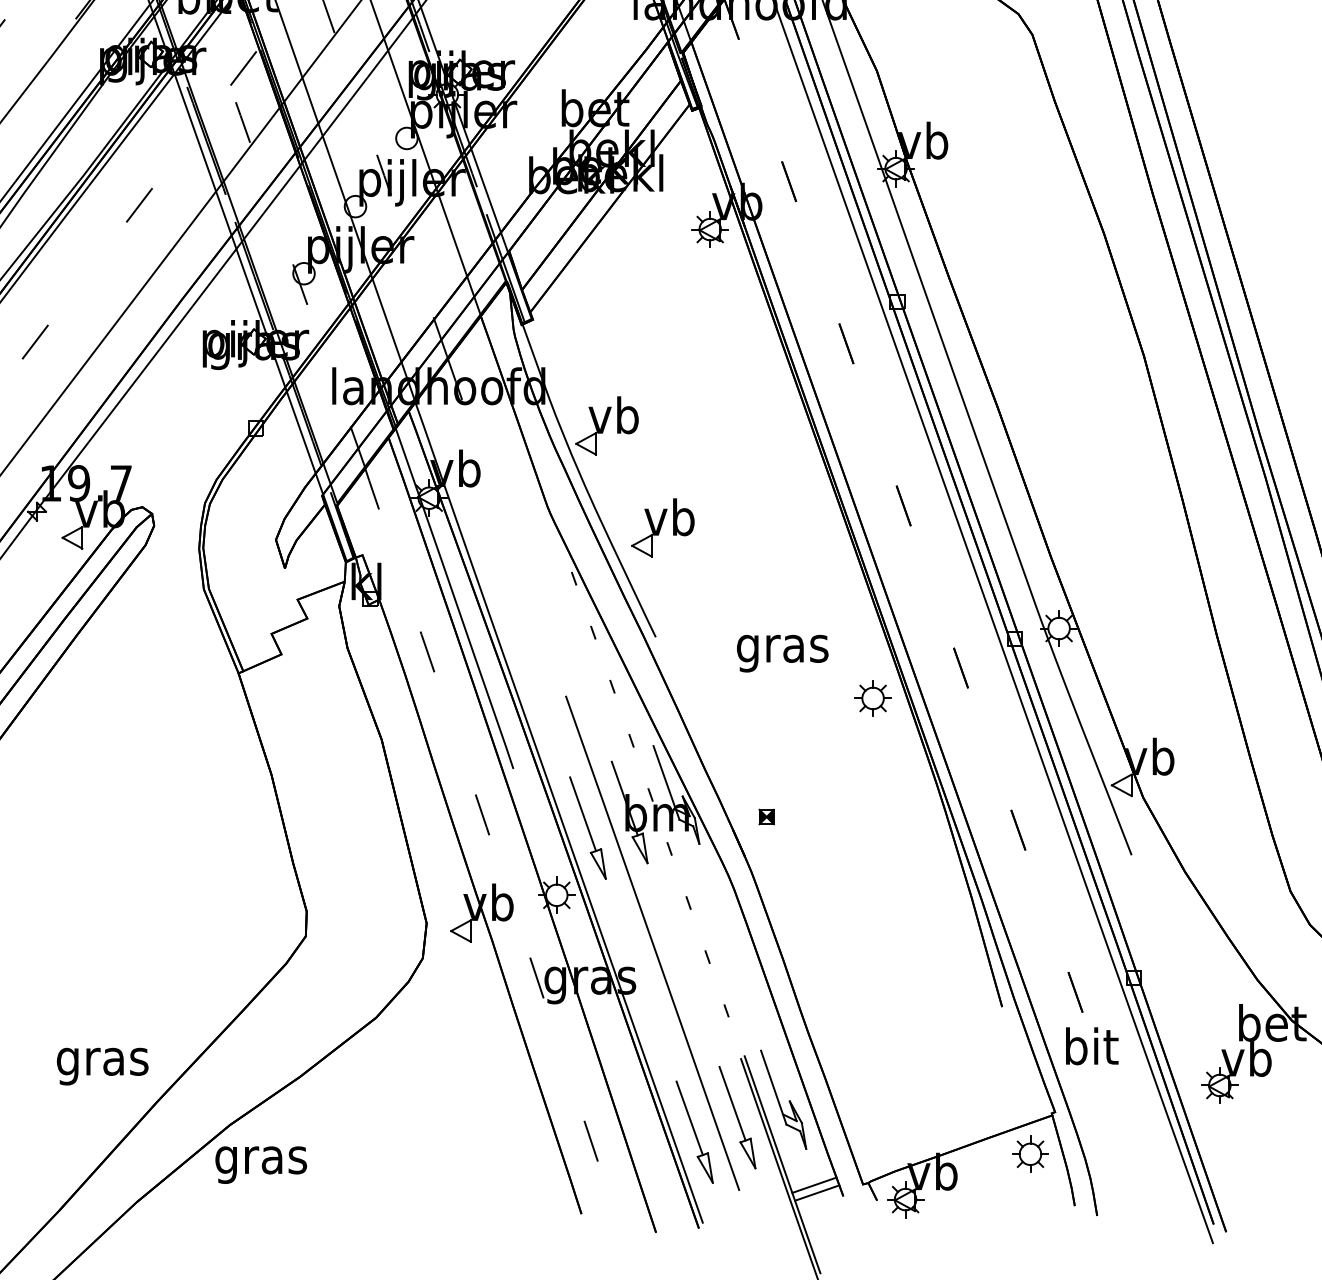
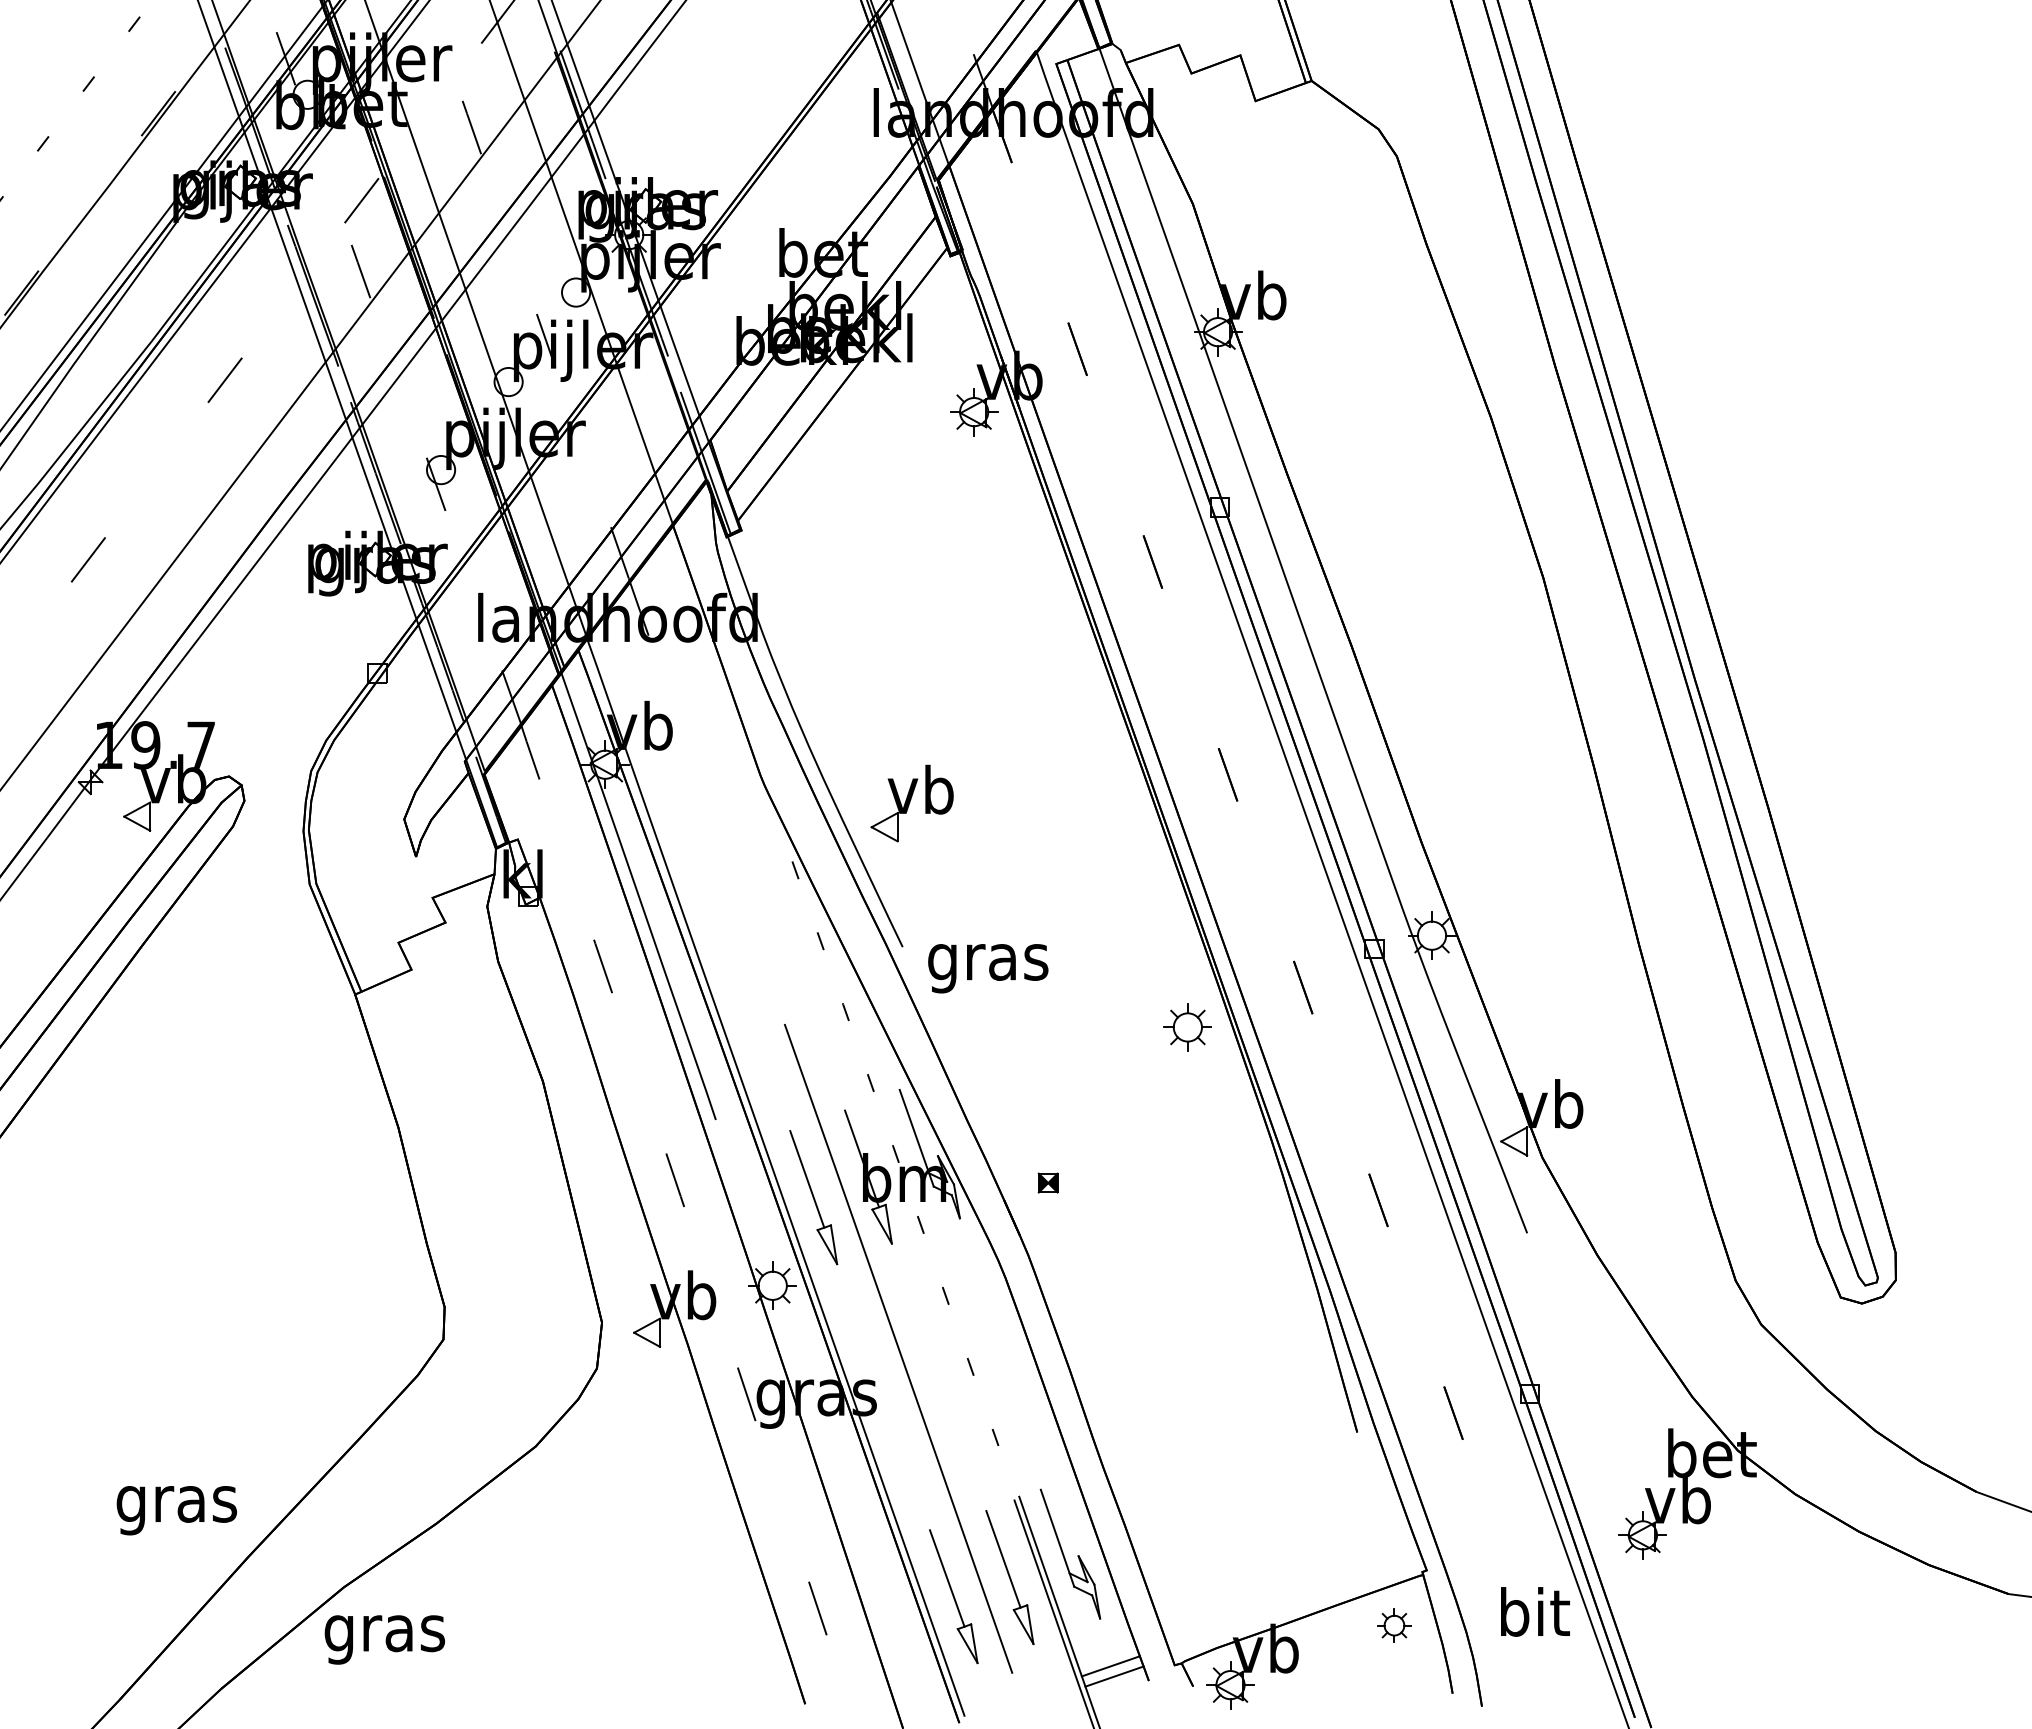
part: (606, 425) -> (838, 669), removed
text: (782, 653) -> (988, 968), moved
text: (1092, 1045) -> (1535, 1611), moved
part: (1030, 1154) -> (1394, 1625), size x0.7

